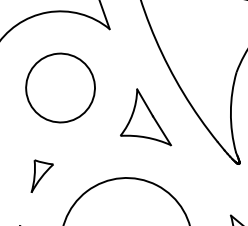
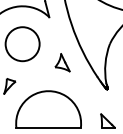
part: (144, 118) -> (62, 62), size x0.6

